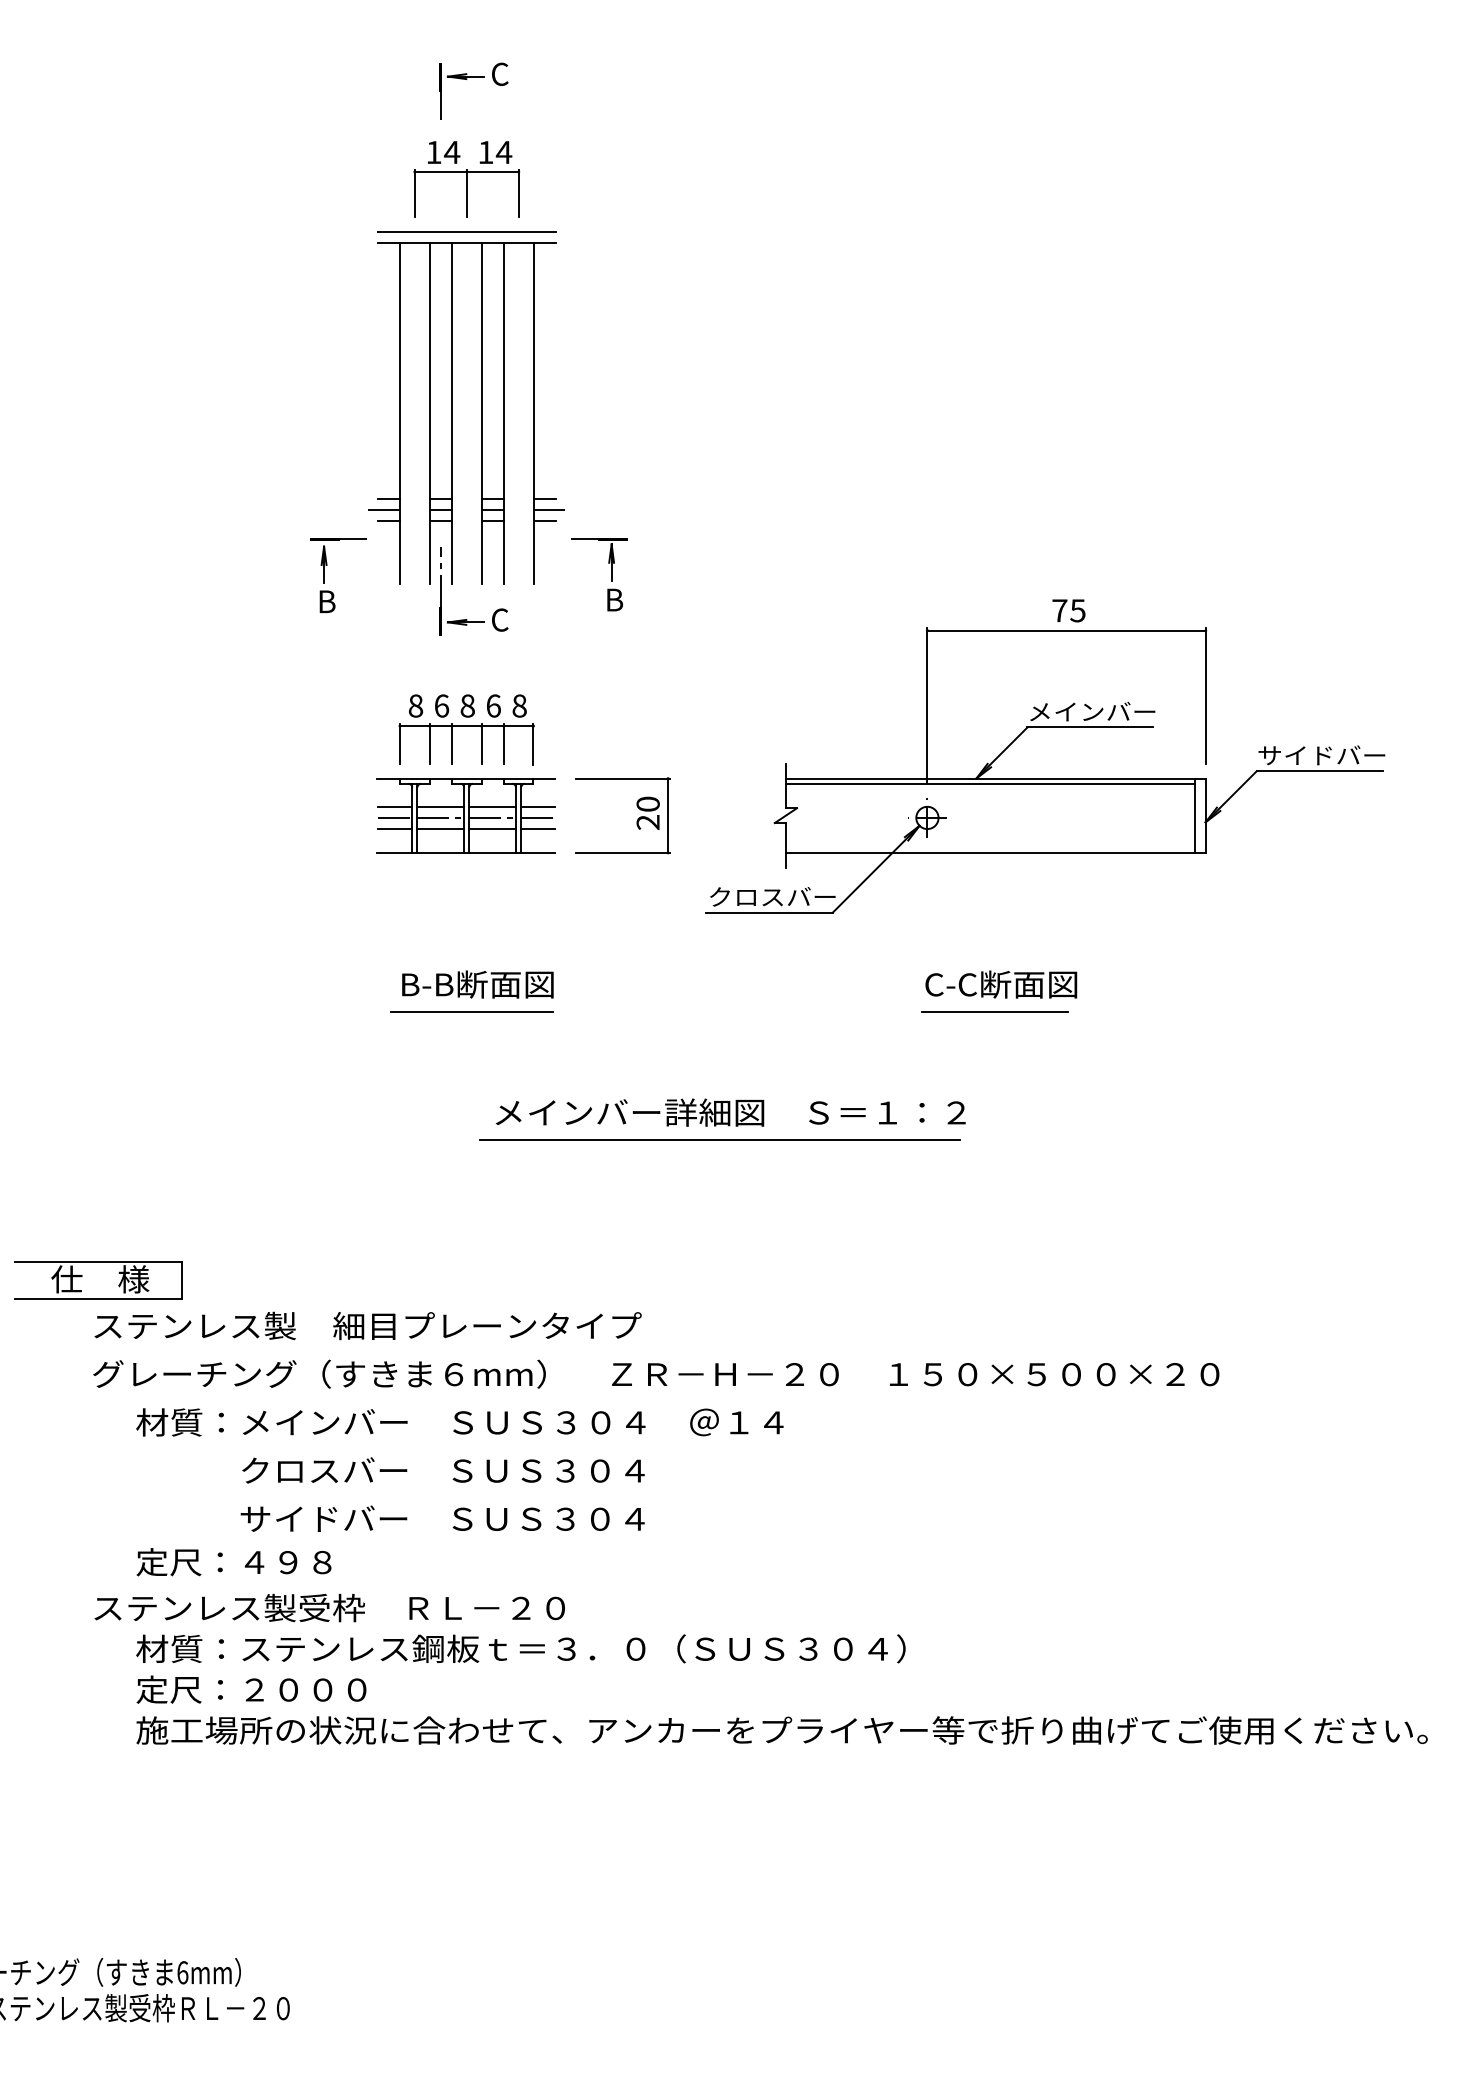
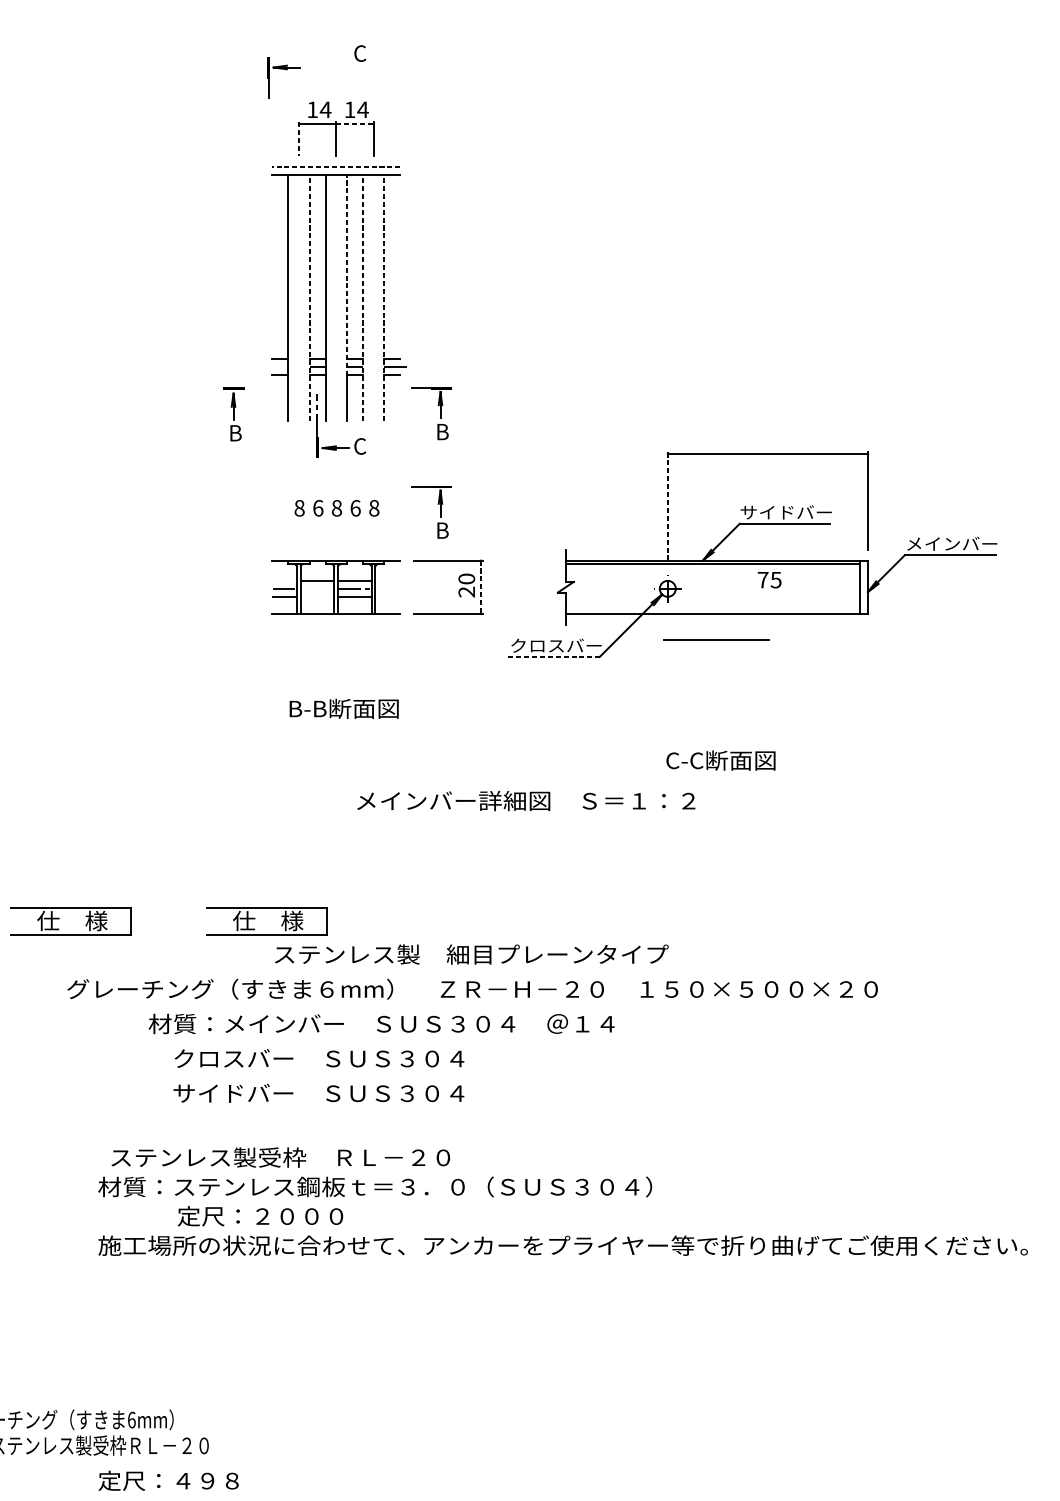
part: (461, 79) -> (283, 69), moved
line: (492, 171) -> (354, 123), solid -> dashed
line: (414, 193) -> (298, 139), solid -> dashed
line: (466, 231) -> (336, 166), solid -> dashed
line: (481, 381) -> (346, 274), solid -> dashed
line: (429, 413) -> (309, 297), solid -> dashed
line: (503, 413) -> (362, 297), solid -> dashed
line: (533, 413) -> (384, 297), solid -> dashed
line: (383, 509) -> (276, 366), removed
line: (353, 539) -> (254, 388), removed
text: (1068, 610) -> (769, 579), moved
line: (927, 706) -> (667, 508), solid -> dashed
part: (611, 711) -> (440, 512), added
text: (1065, 711) -> (767, 512), メインバー -> サイドバー
part: (452, 744) -> (325, 535), removed
text: (1295, 755) -> (932, 543), サイドバー -> メインバー
line: (395, 806) -> (284, 580), removed
line: (538, 806) -> (387, 580), removed
line: (668, 816) -> (481, 587), solid -> dashed
line: (440, 817) -> (317, 588), removed
line: (538, 817) -> (387, 588), removed
line: (440, 829) -> (317, 597), removed
line: (538, 829) -> (387, 597), removed
line: (769, 912) -> (554, 656), solid -> dashed
text: (1001, 984) -> (721, 760), moved
line: (471, 1011) -> (339, 728), removed
line: (994, 1011) -> (716, 639), moved
line: (719, 1139) -> (518, 820), removed
part: (354, 1276) -> (255, 918), added
text: (367, 1325) -> (471, 954), moved
text: (459, 1422) -> (381, 1024), moved
text: (233, 1562) -> (168, 1481), moved
text: (329, 1607) -> (280, 1157), moved
text: (251, 1689) -> (260, 1216), moved

